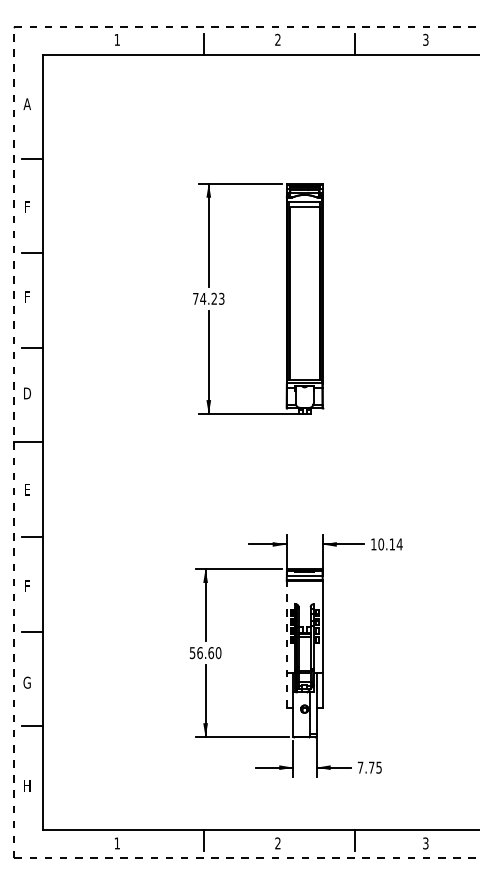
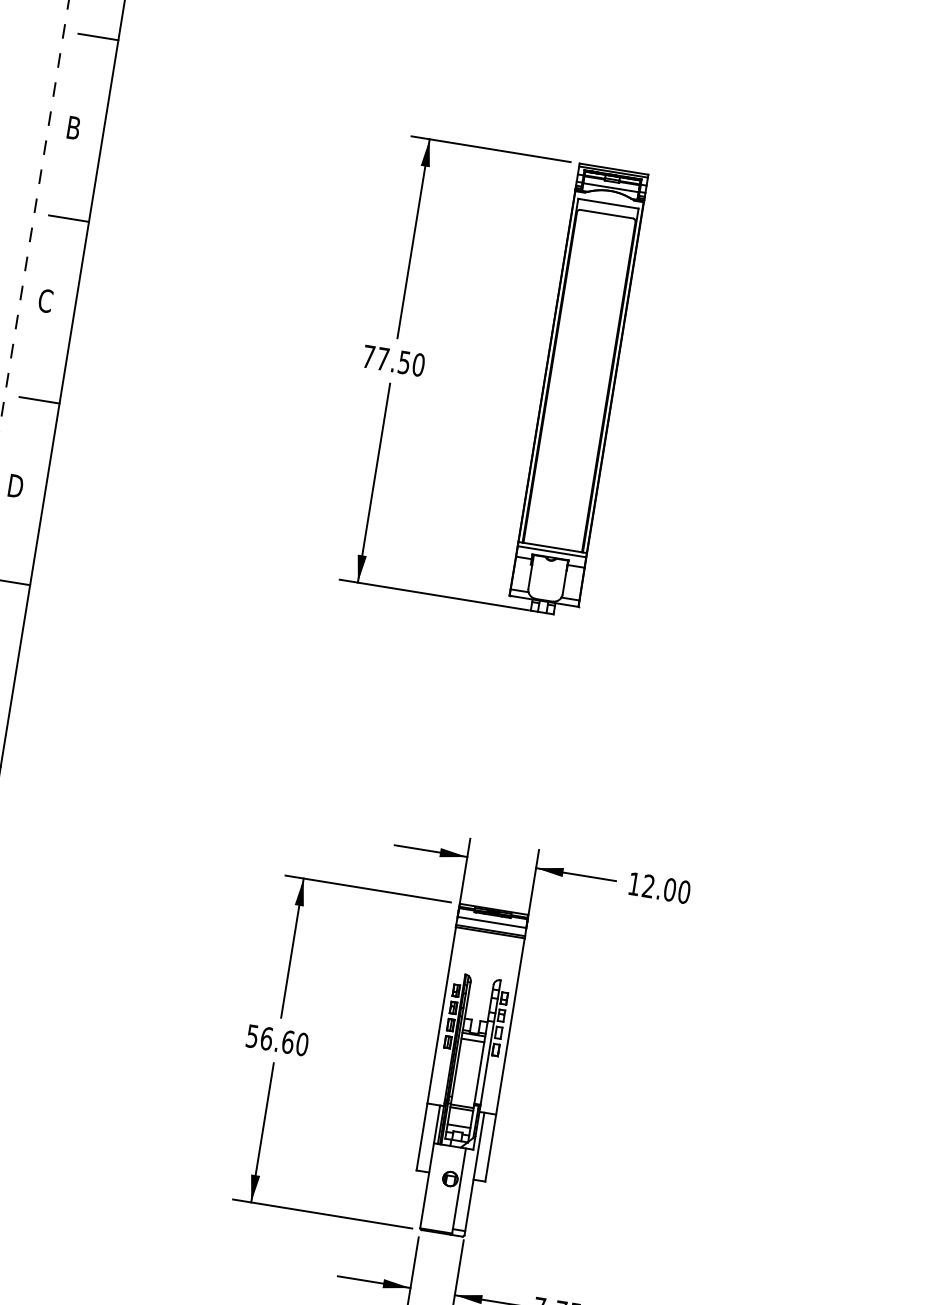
text: (27, 206) -> (74, 126), F -> B
text: (27, 297) -> (45, 301), F -> C
text: (212, 298) -> (401, 361), 74.23 -> 77.50
text: (390, 544) -> (666, 889), 10.14 -> 12.00
line: (286, 643) -> (435, 1047), dashed -> solid

